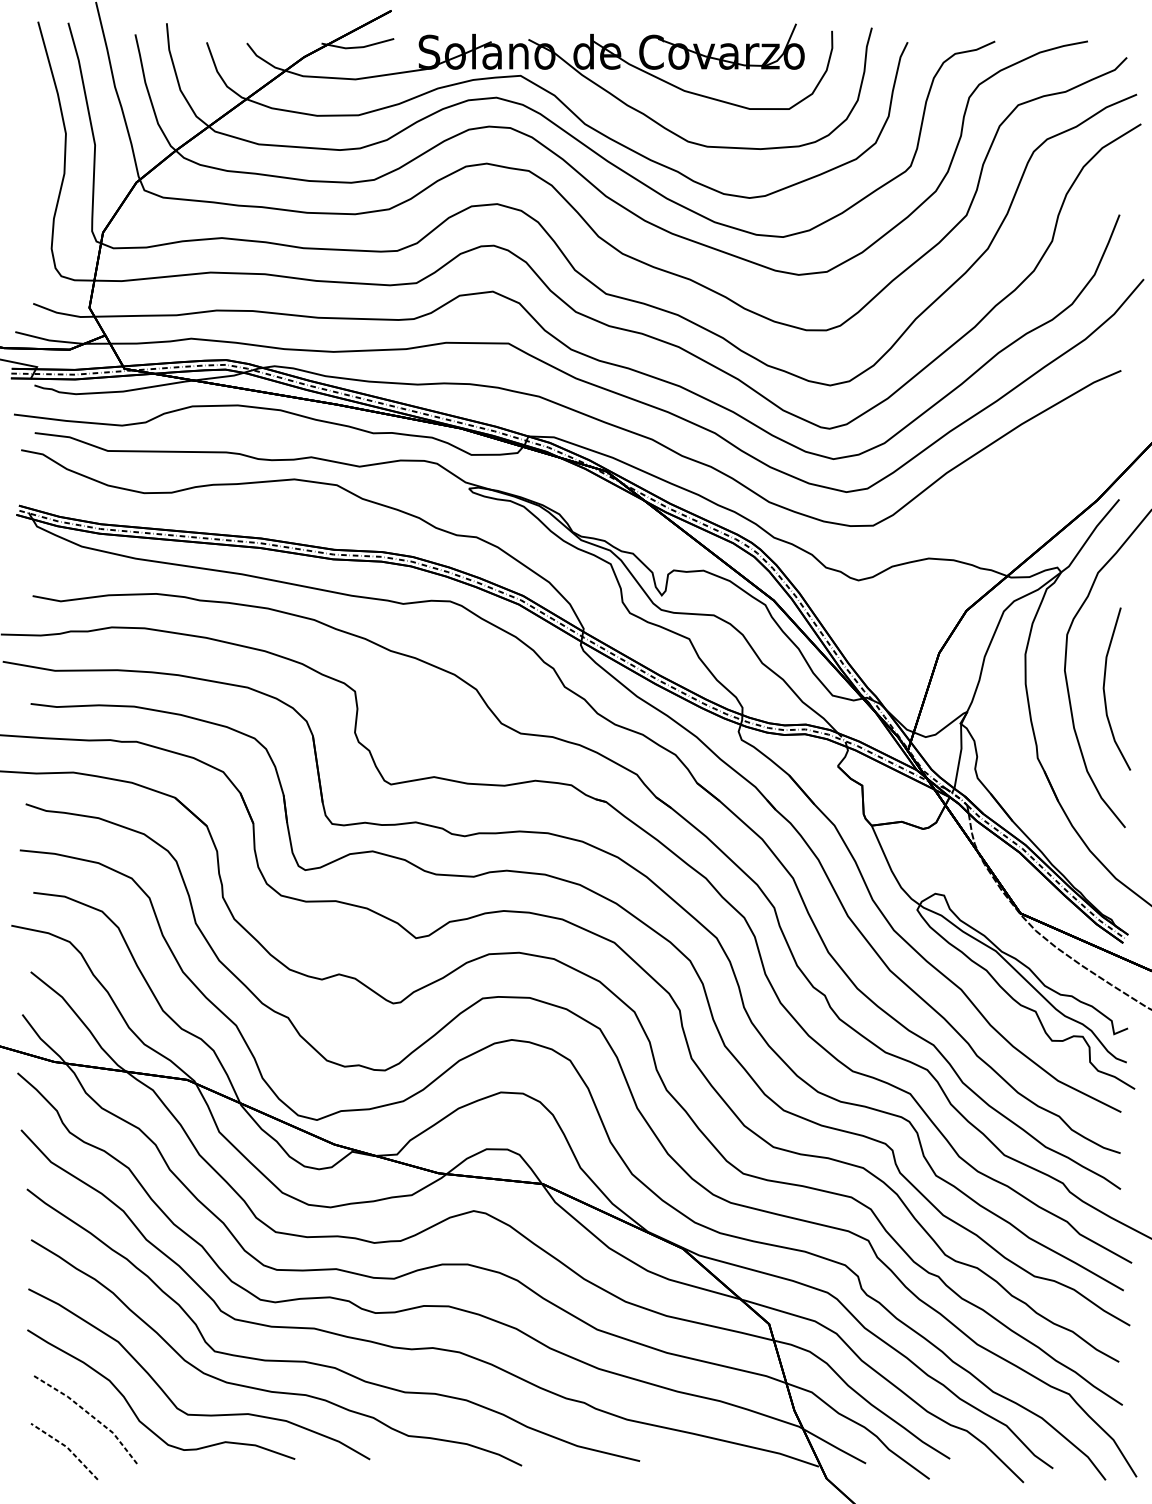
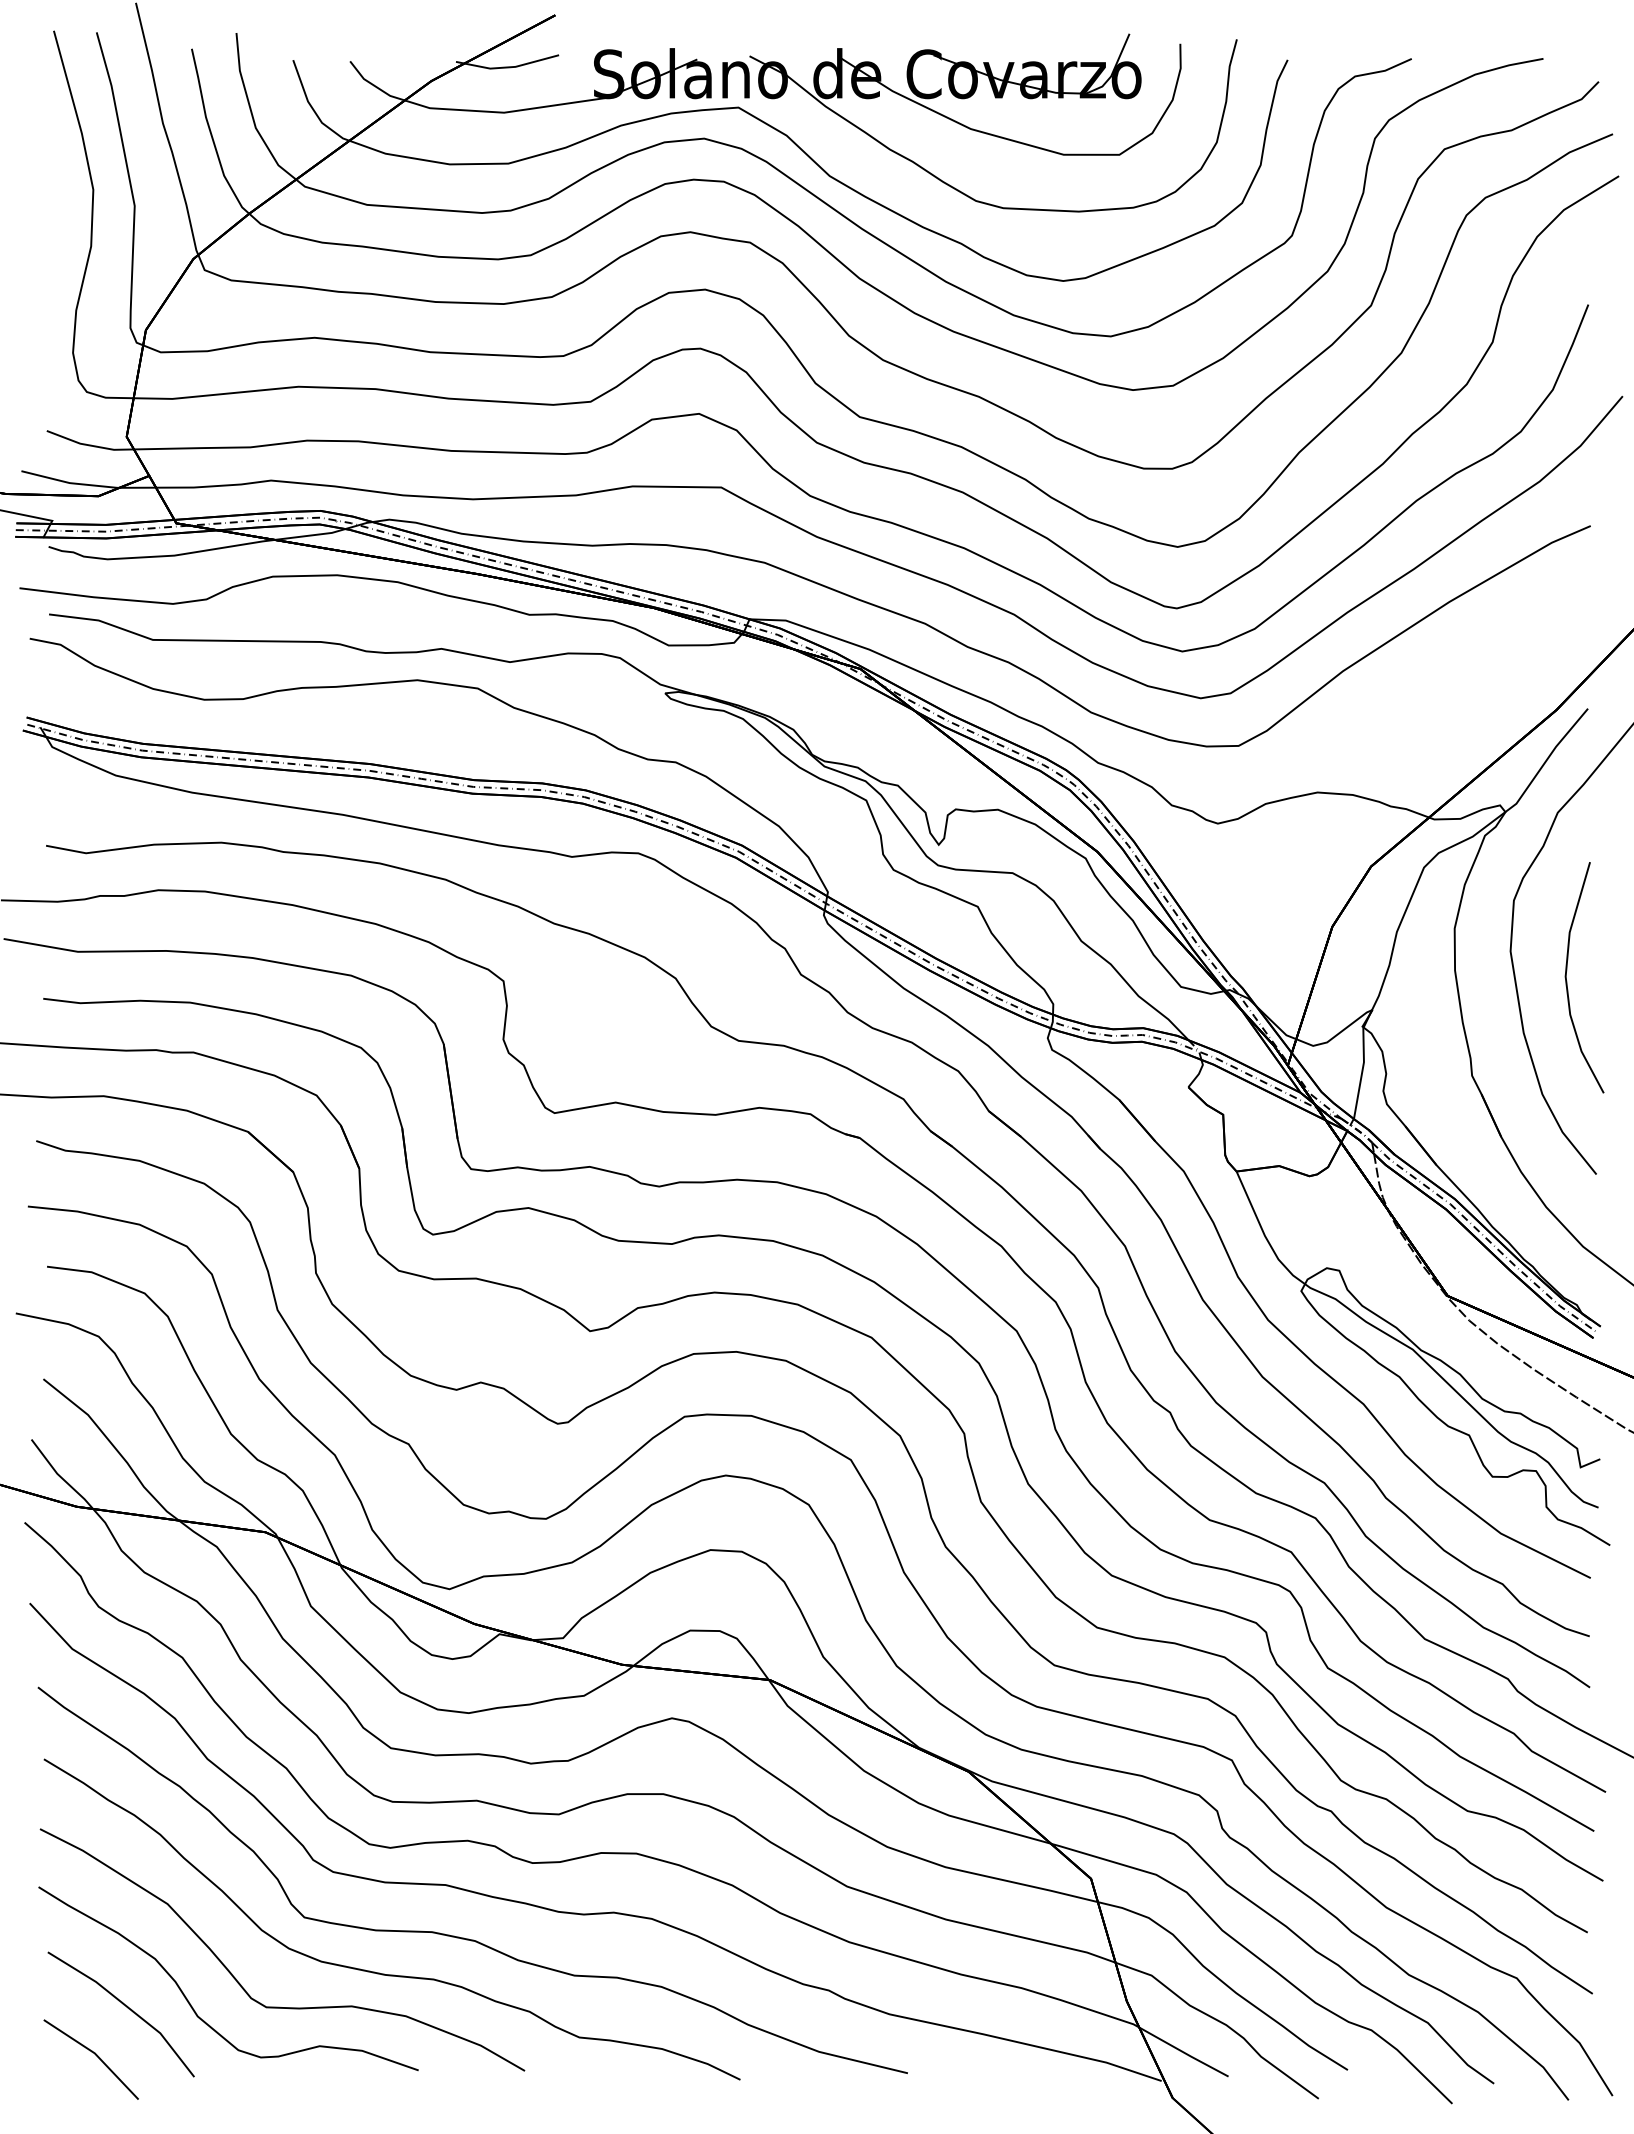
line: (90, 1414) -> (127, 2007), dashed -> solid
line: (67, 1447) -> (95, 2054), dashed -> solid

